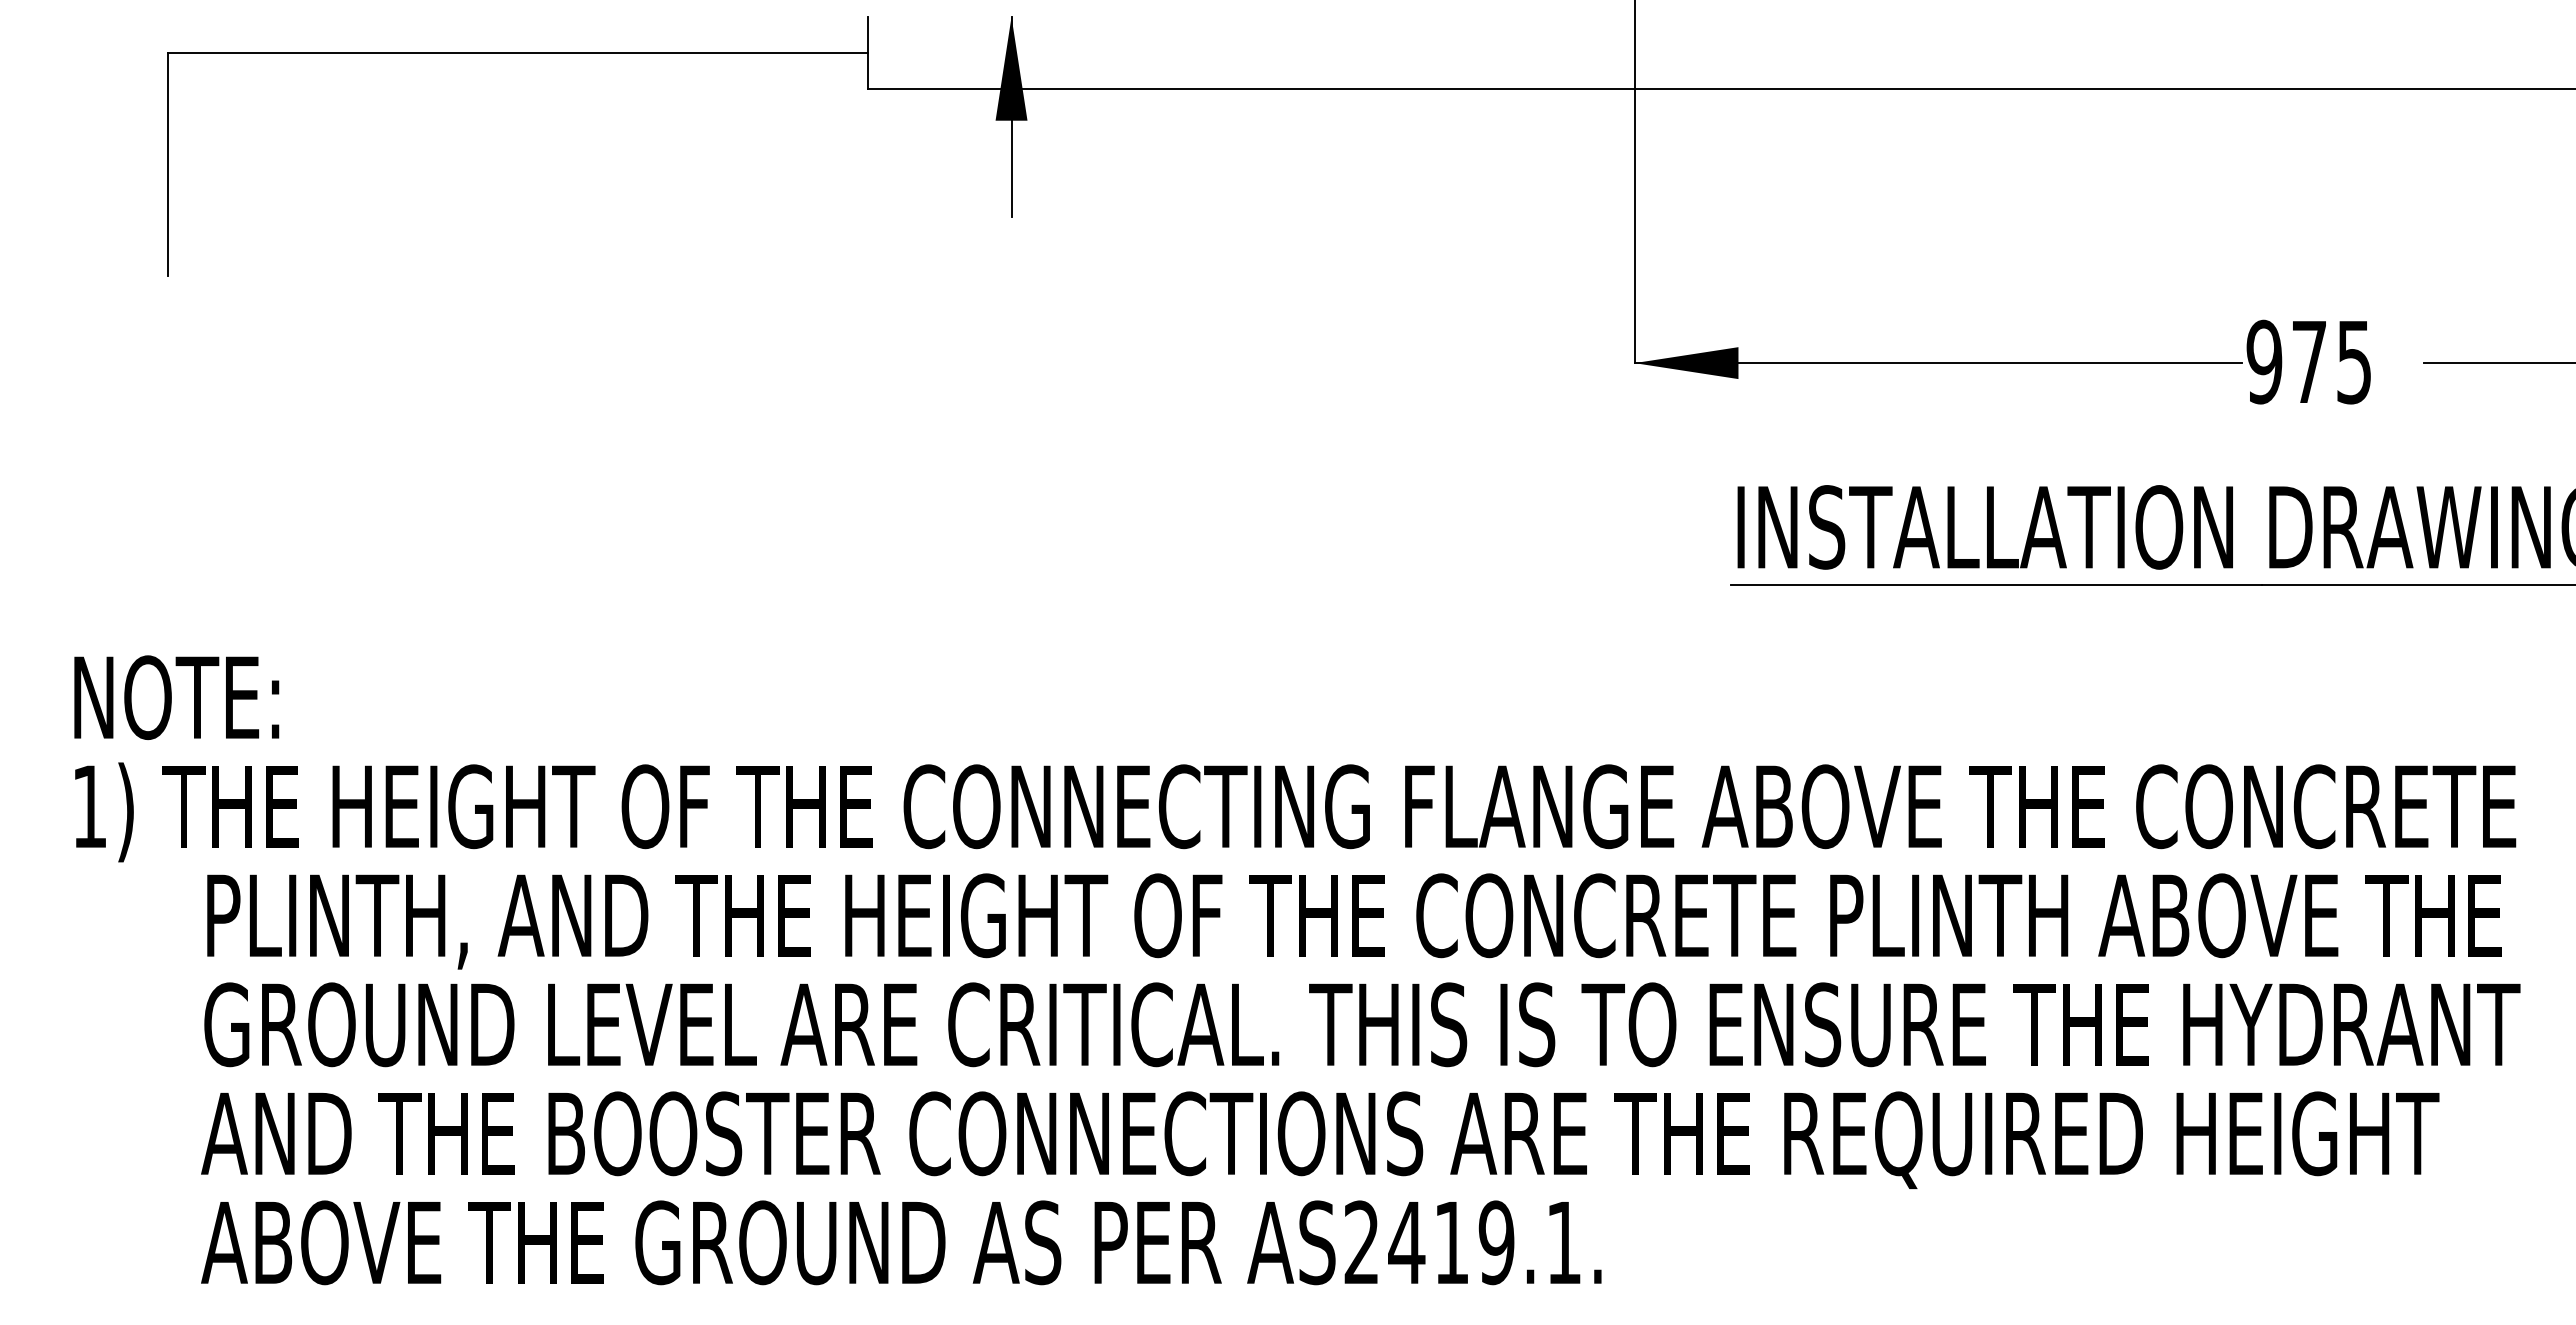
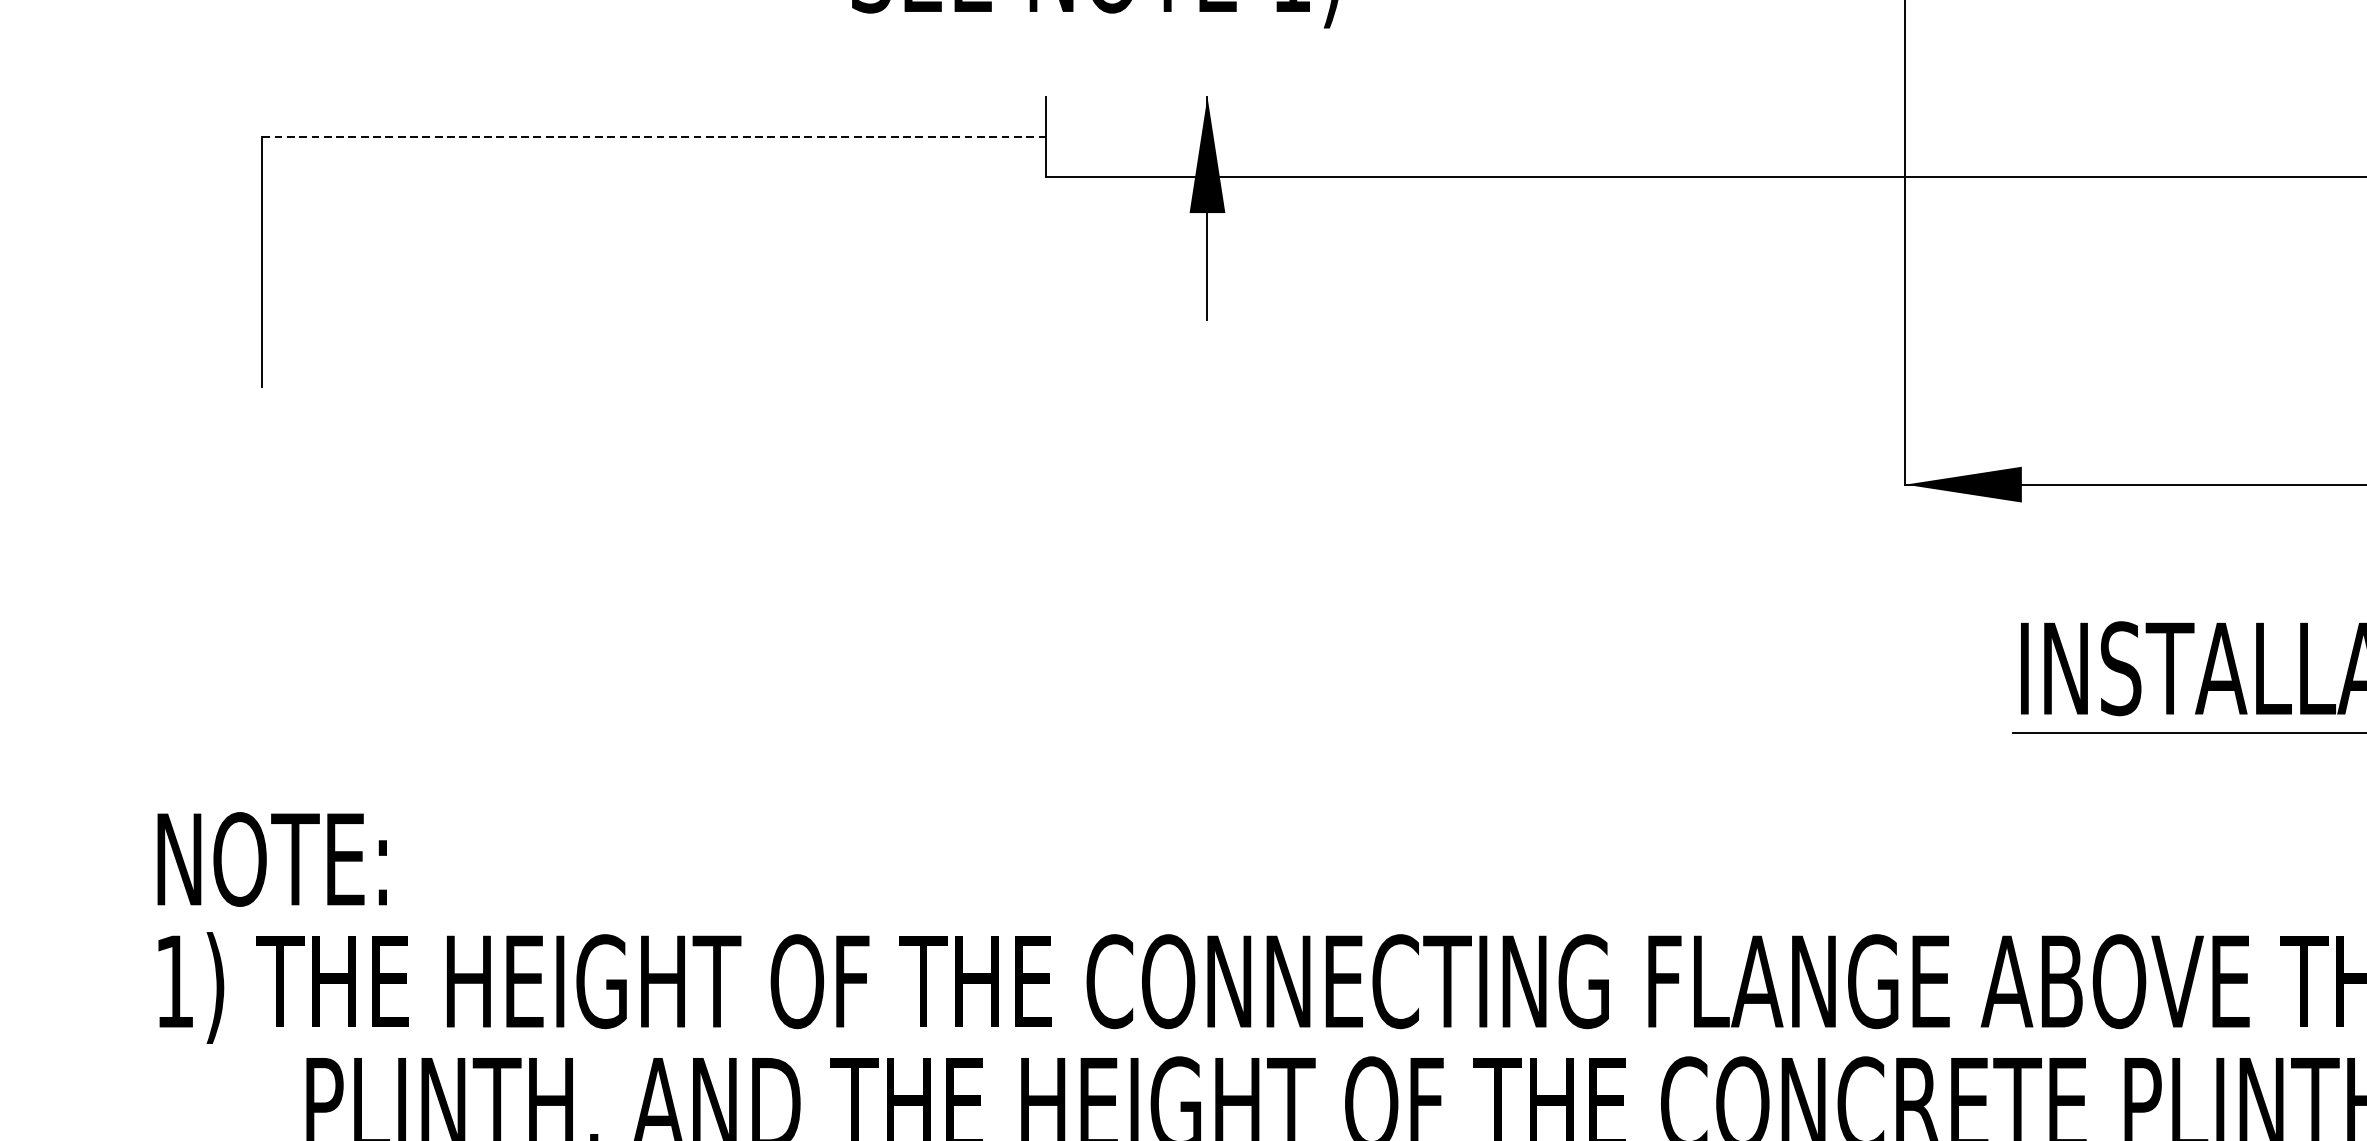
line: (517, 52) -> (654, 136), solid -> dashed

